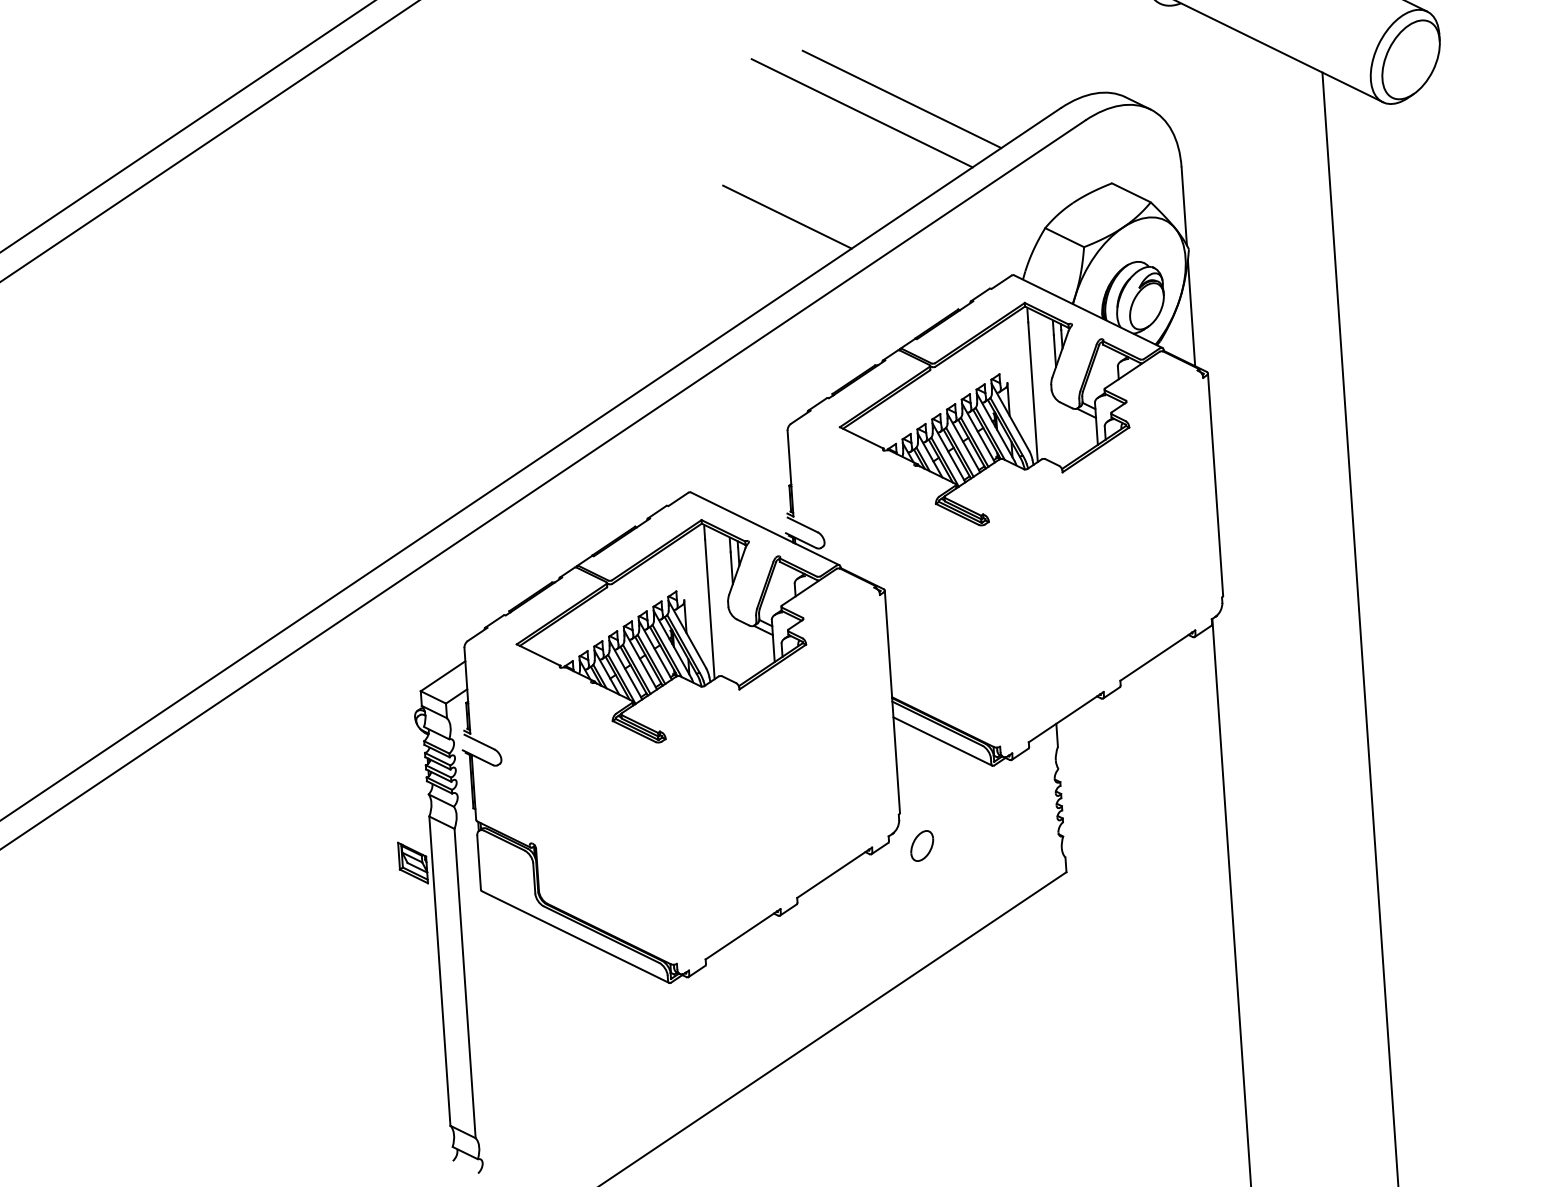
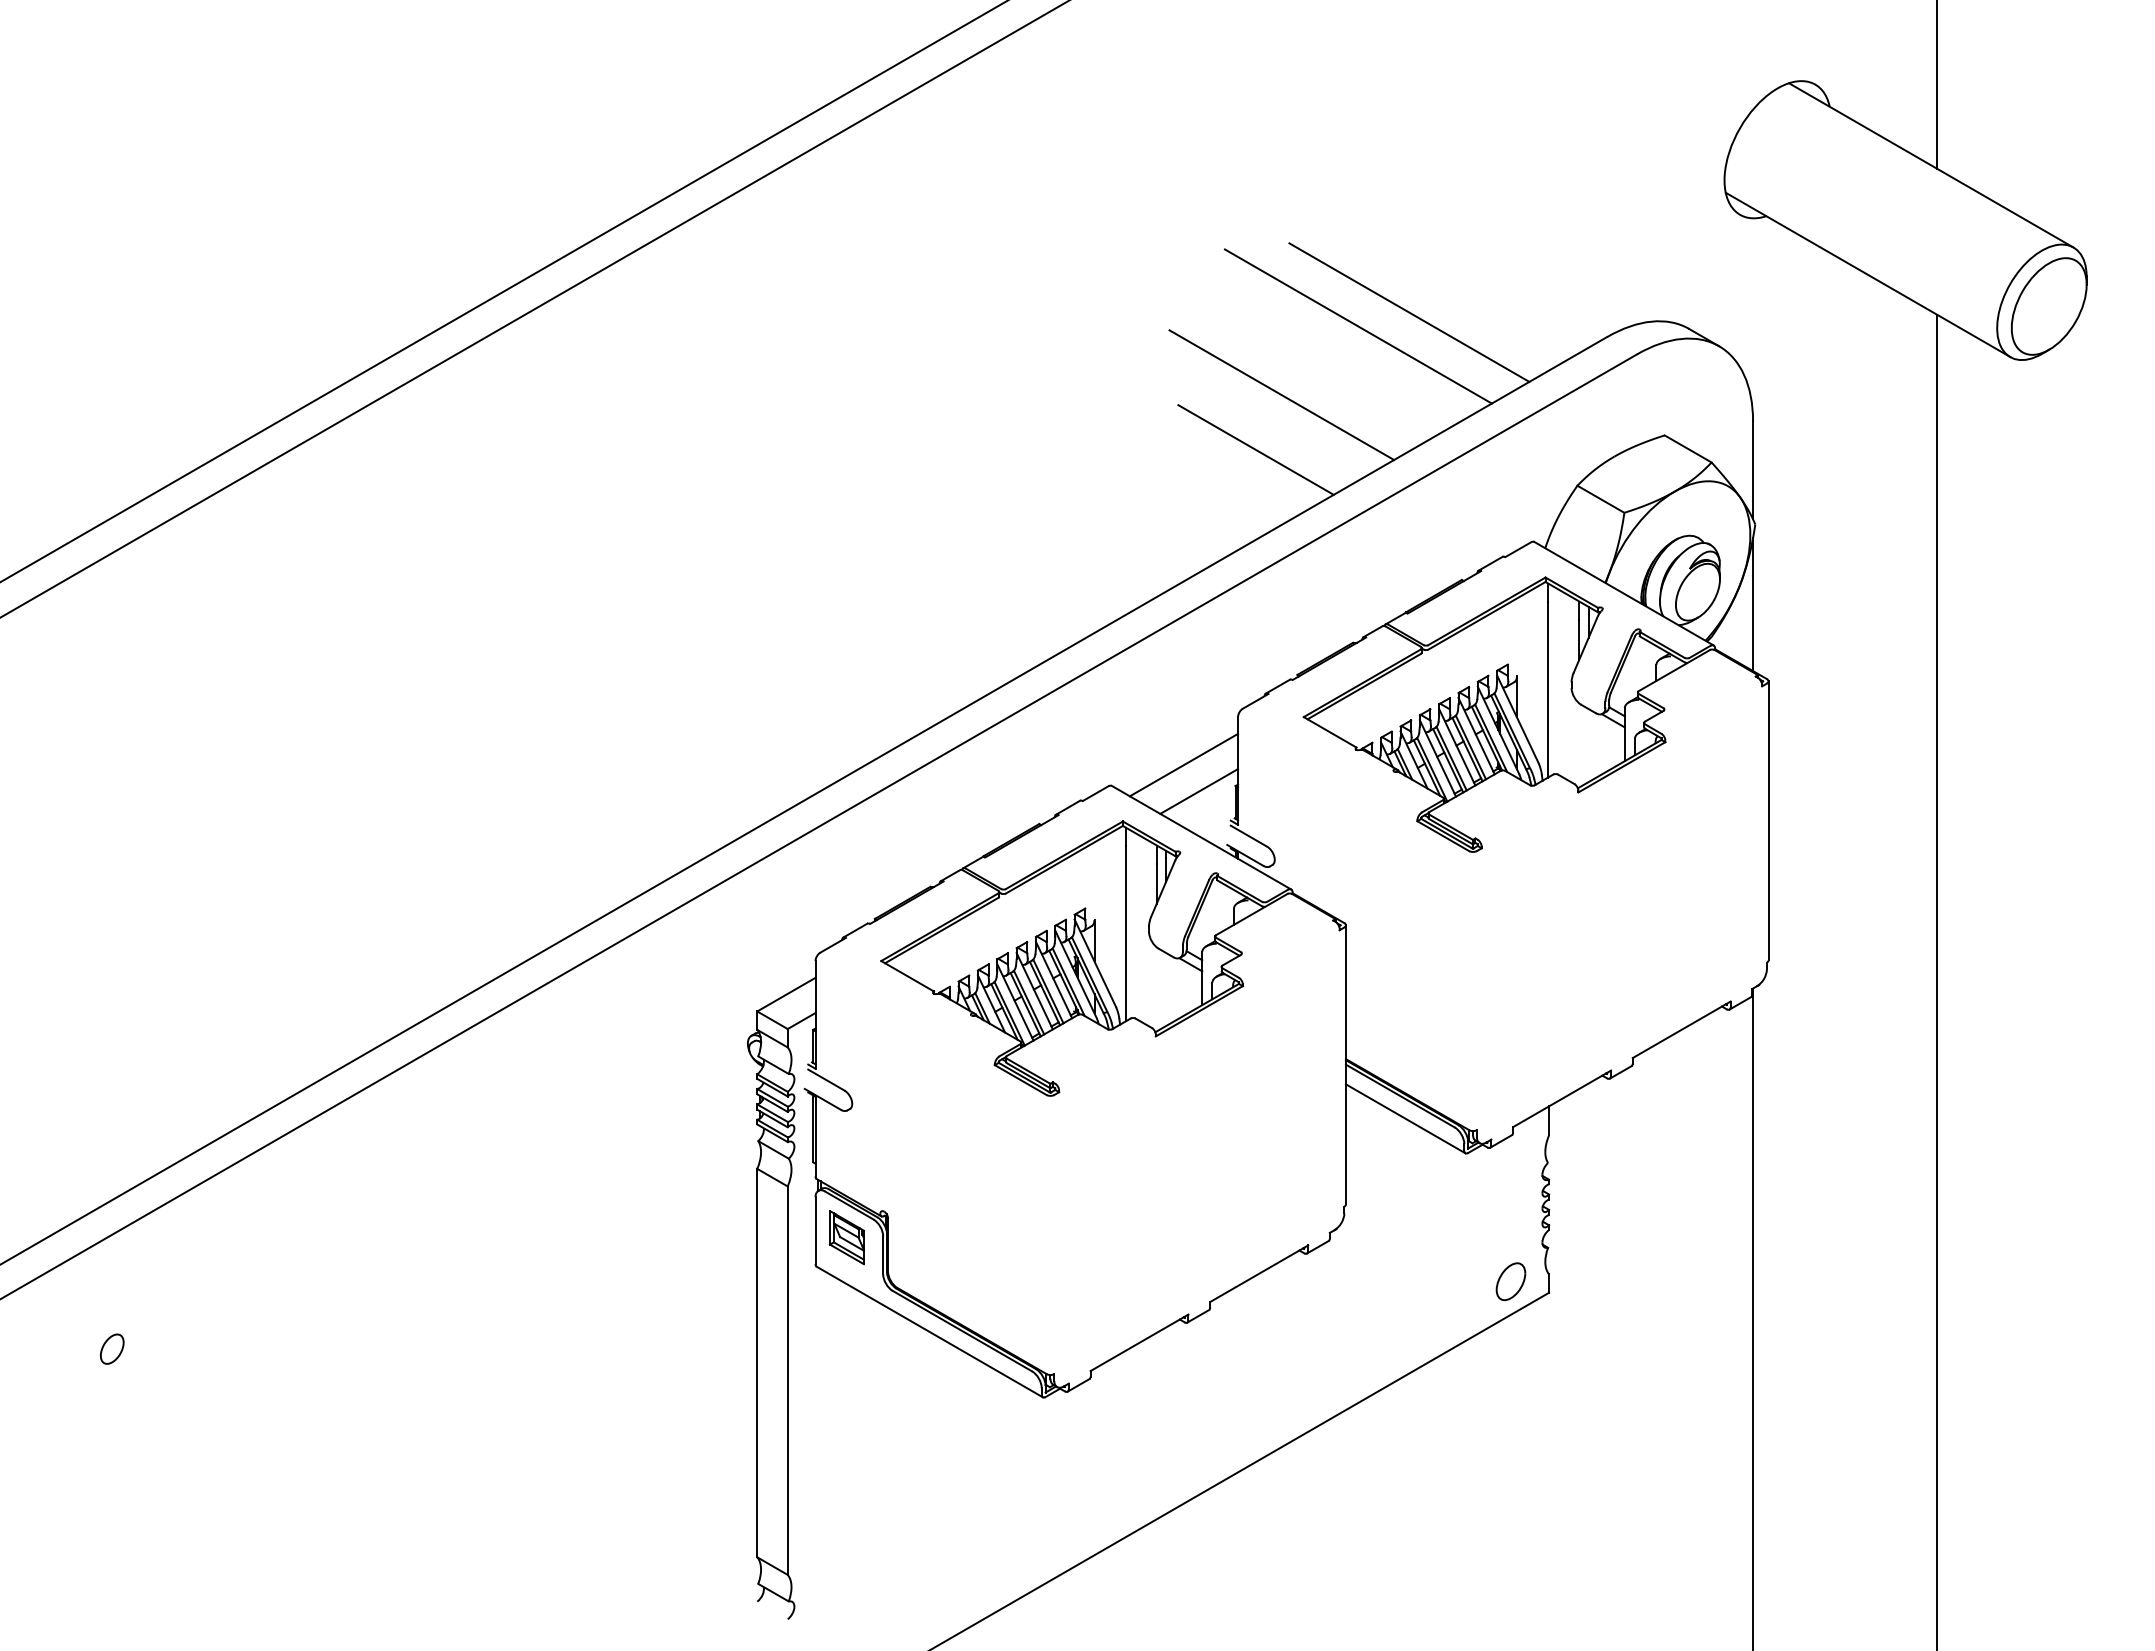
line: (804, 172) -> (1281, 395), added
line: (746, 471) -> (1183, 764), added
line: (760, 492) -> (1199, 791), added
part: (921, 845) -> (1510, 1281), moved
part: (412, 862) -> (846, 1237), moved

